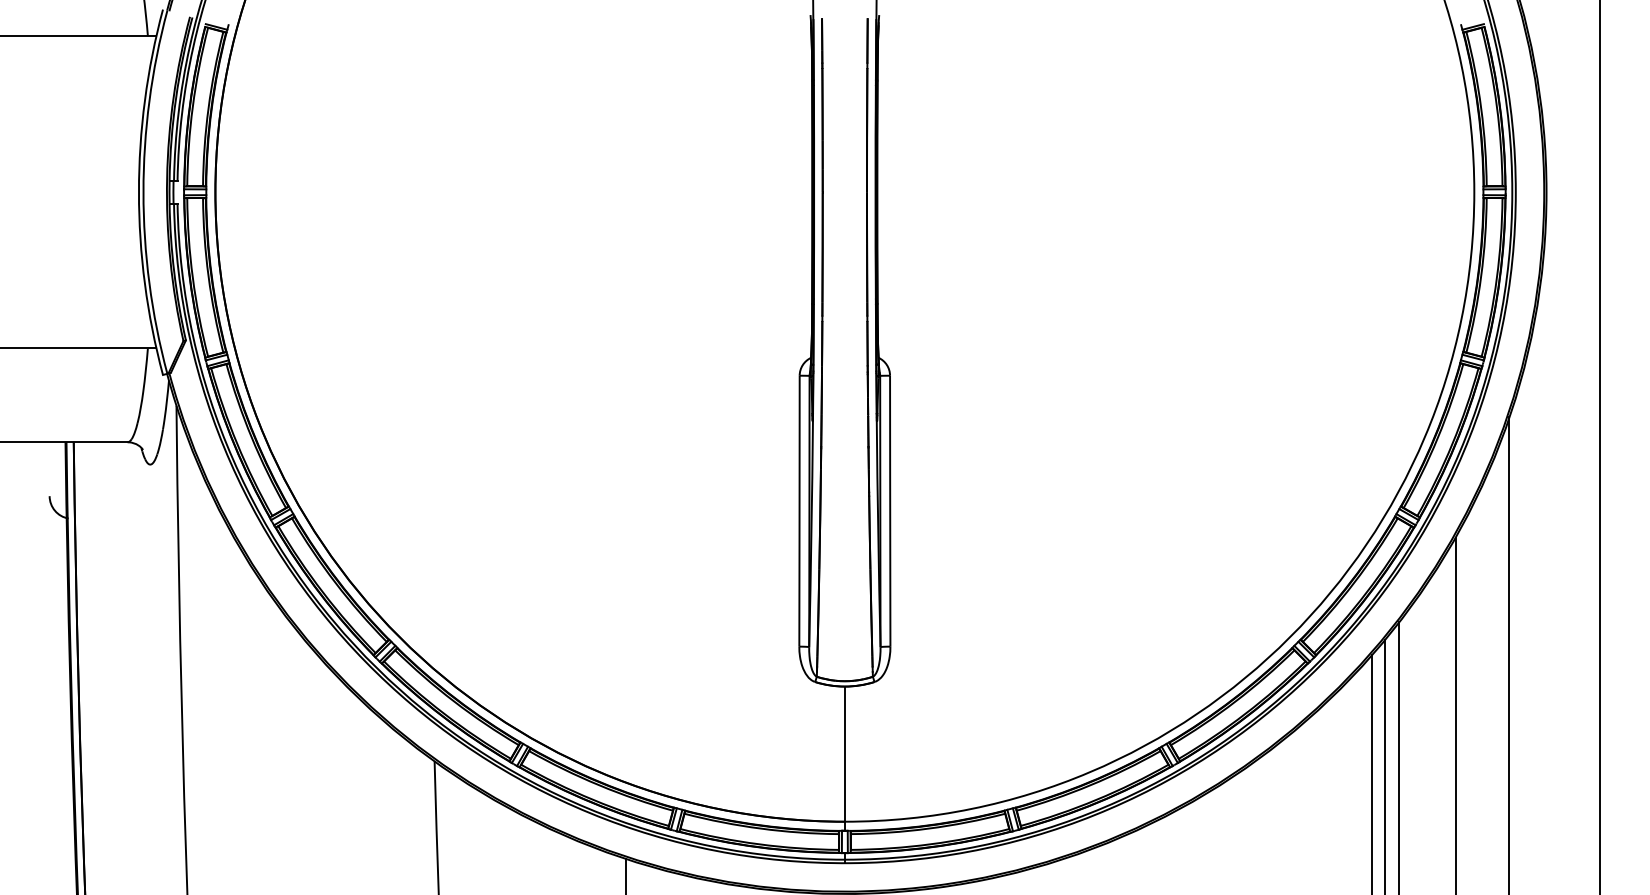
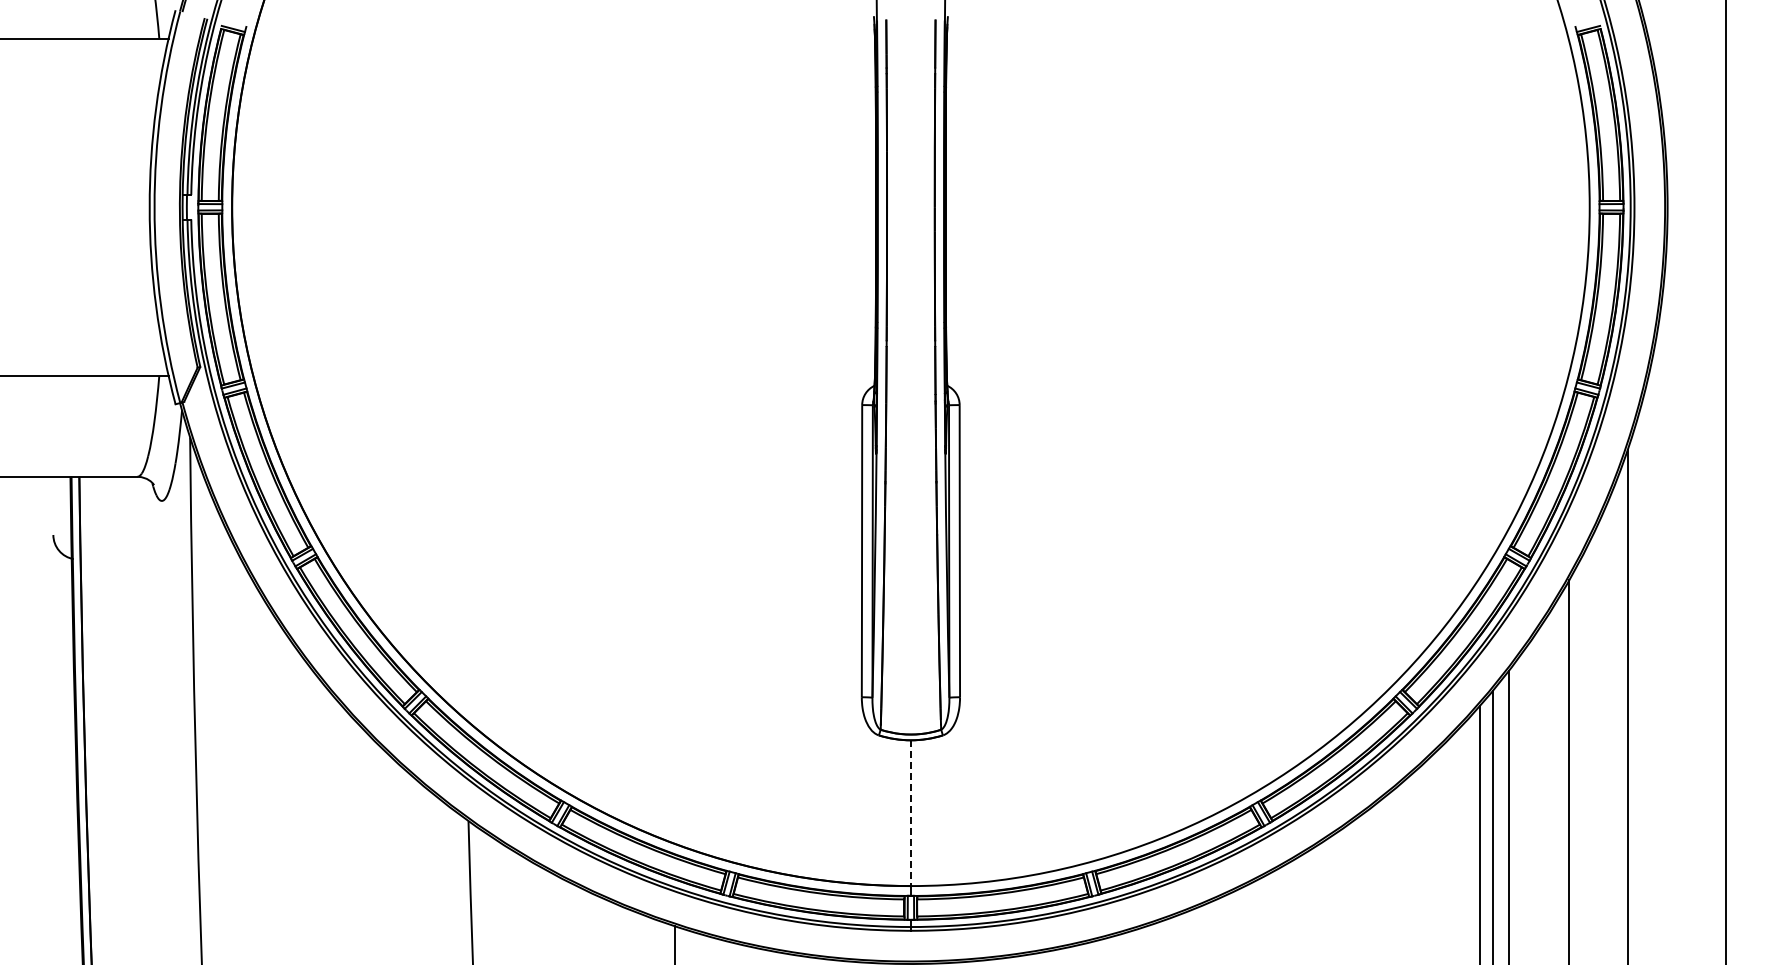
line: (844, 754) -> (910, 813), solid -> dashed

